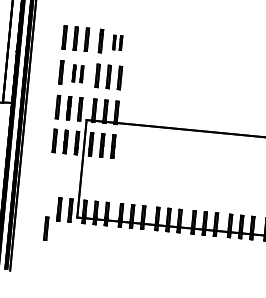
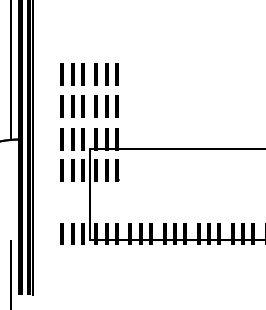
part: (117, 43) -> (111, 74), size x1.67
part: (77, 73) -> (77, 106), size x1.43
line: (45, 228) -> (61, 233), moved

